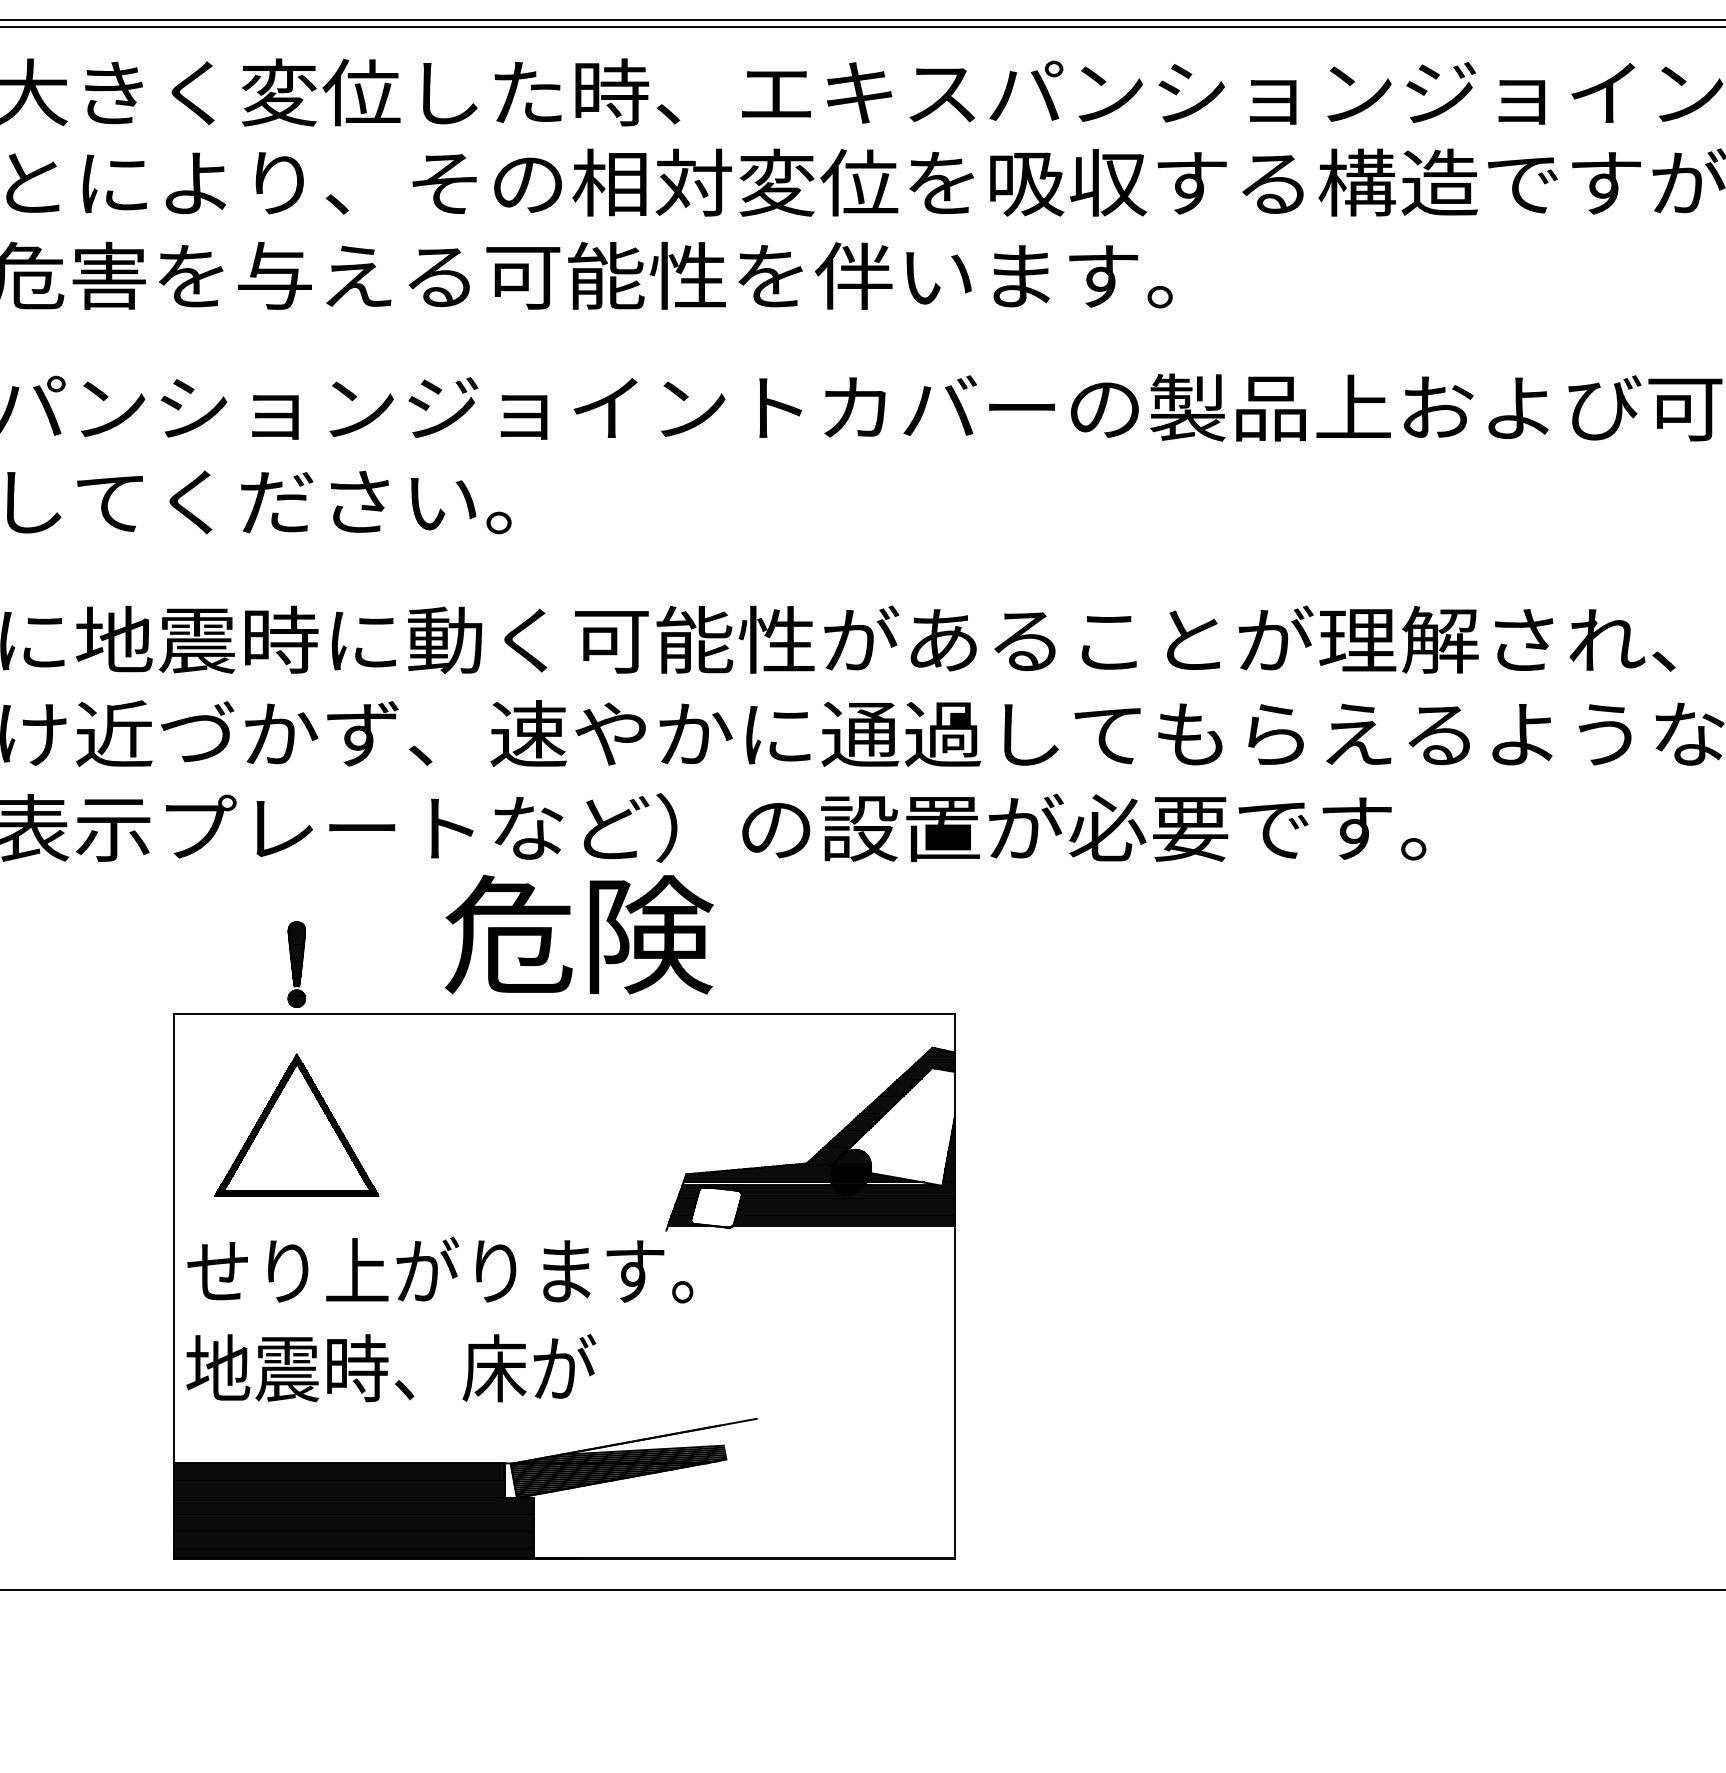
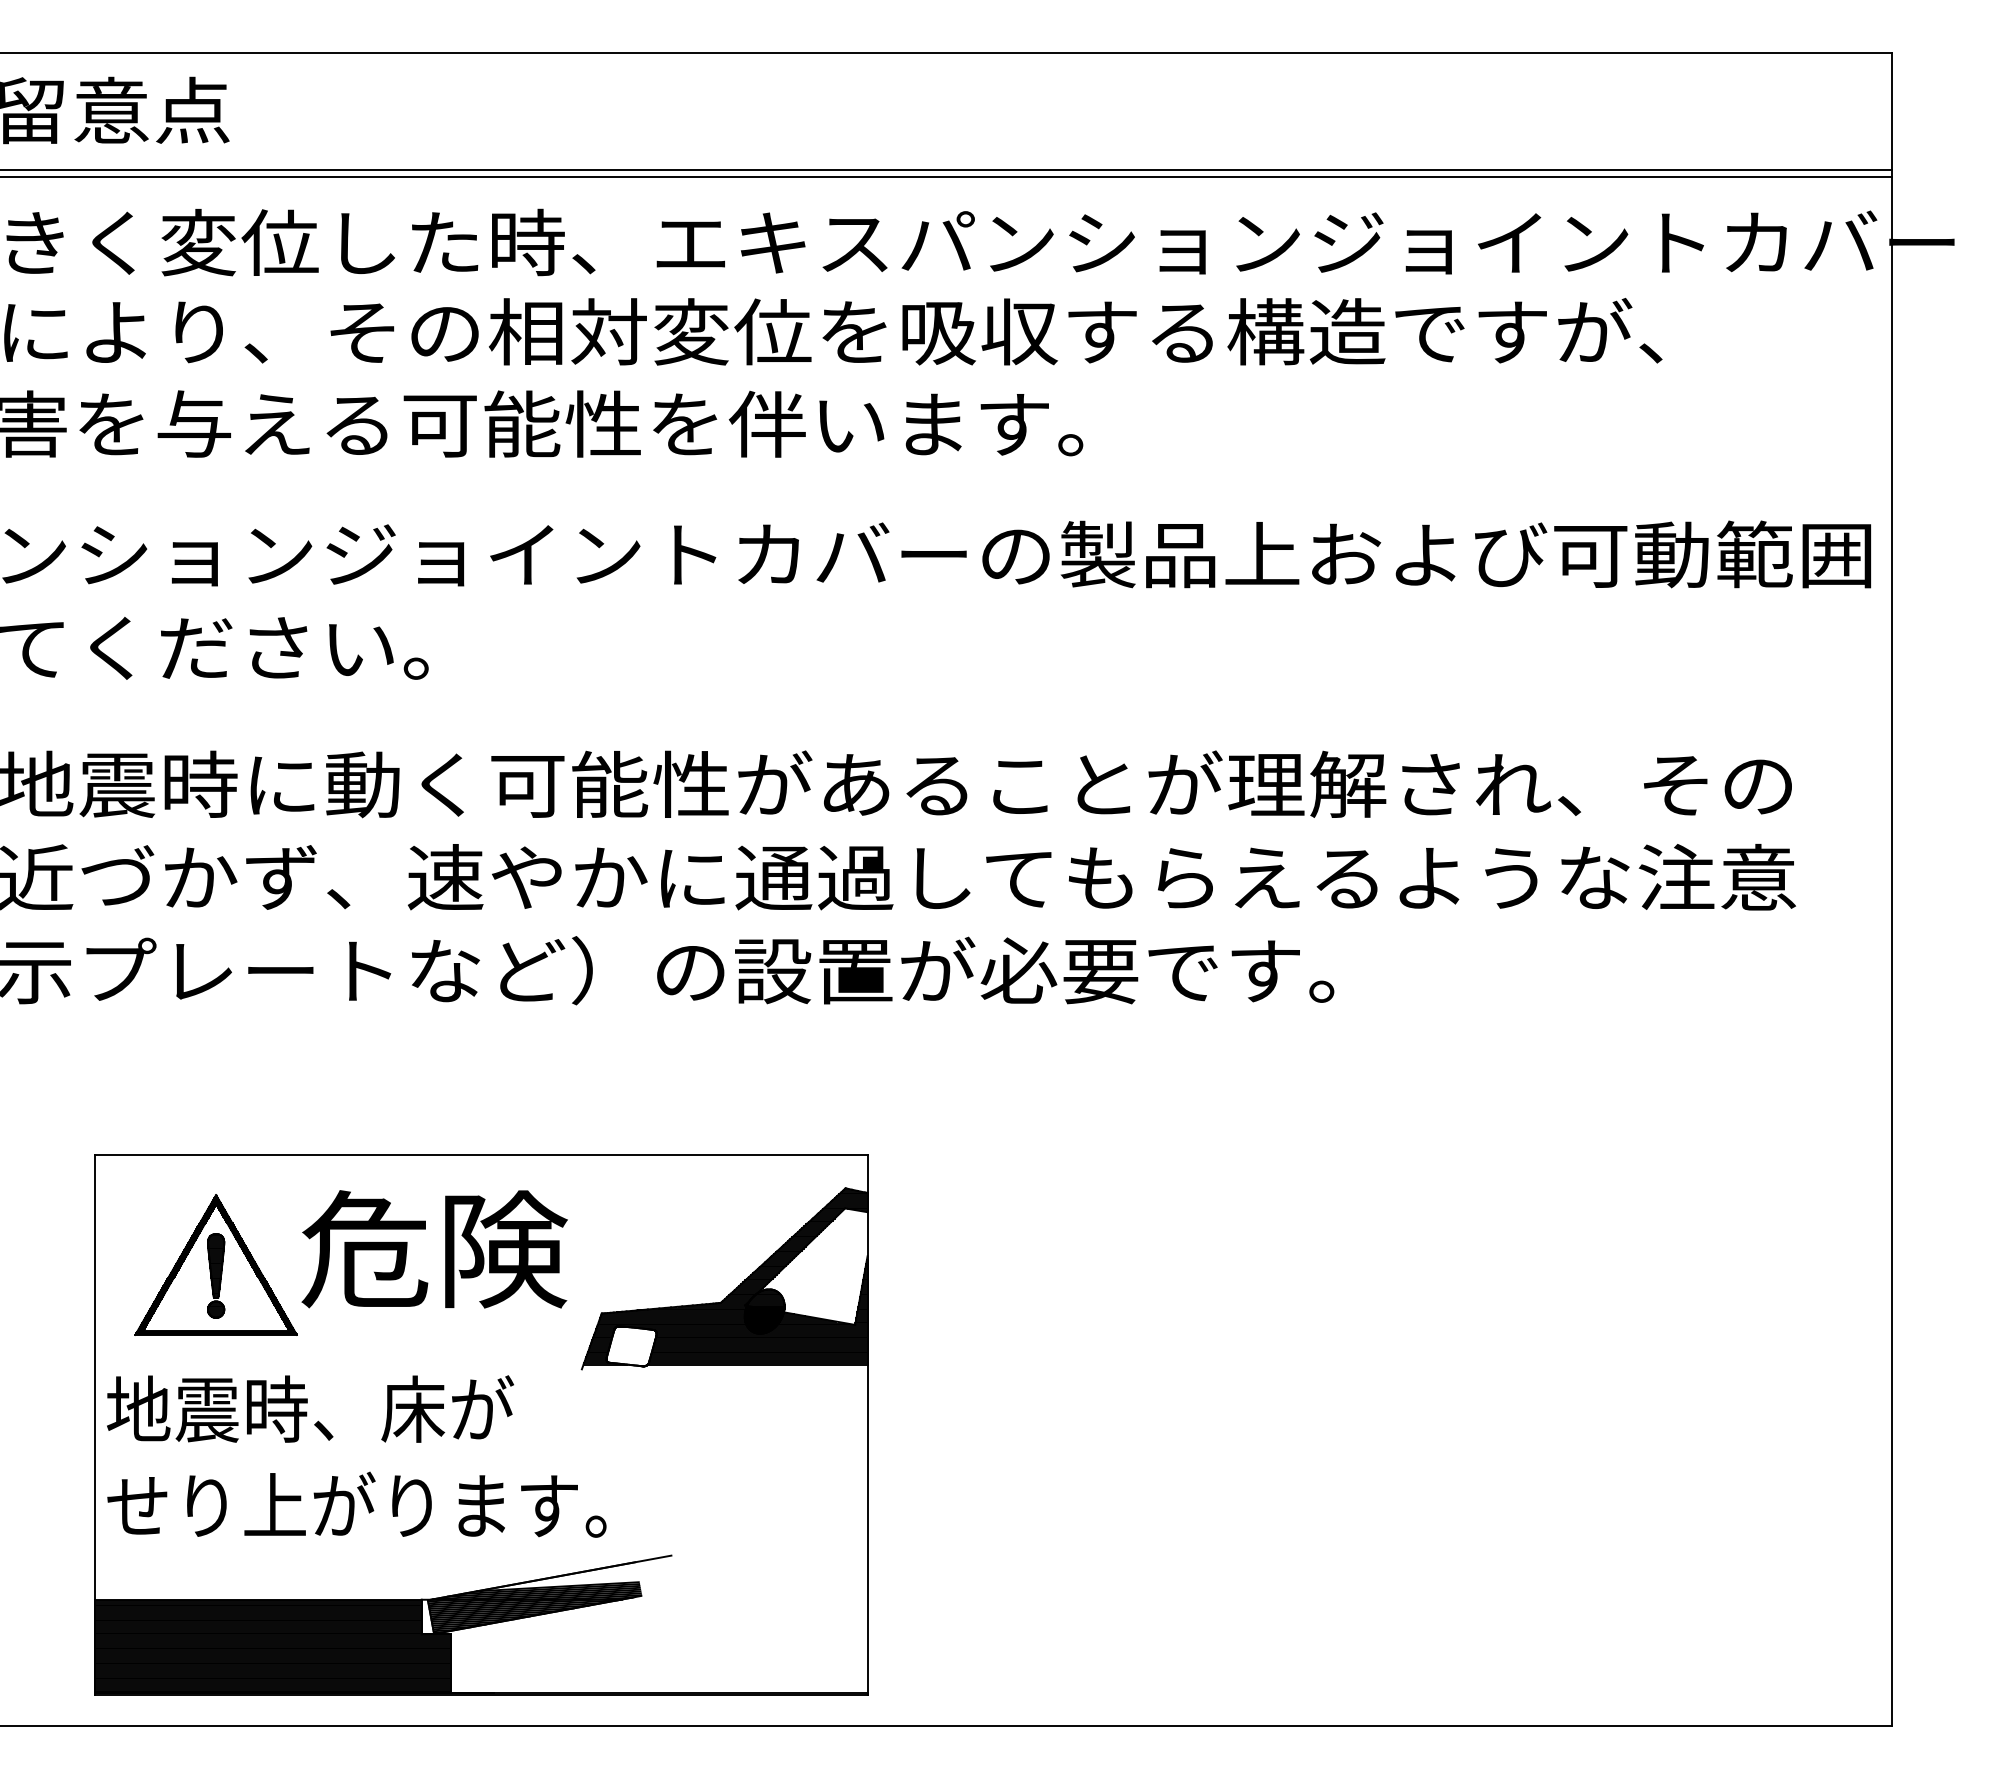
text: (579, 934) -> (434, 1249), moved
part: (297, 964) -> (216, 1275), moved
text: (439, 1270) -> (357, 1408), せり上がります。 -> 地震時、床が
text: (438, 1368) -> (356, 1505), 地震時、床が -> せり上がります。

